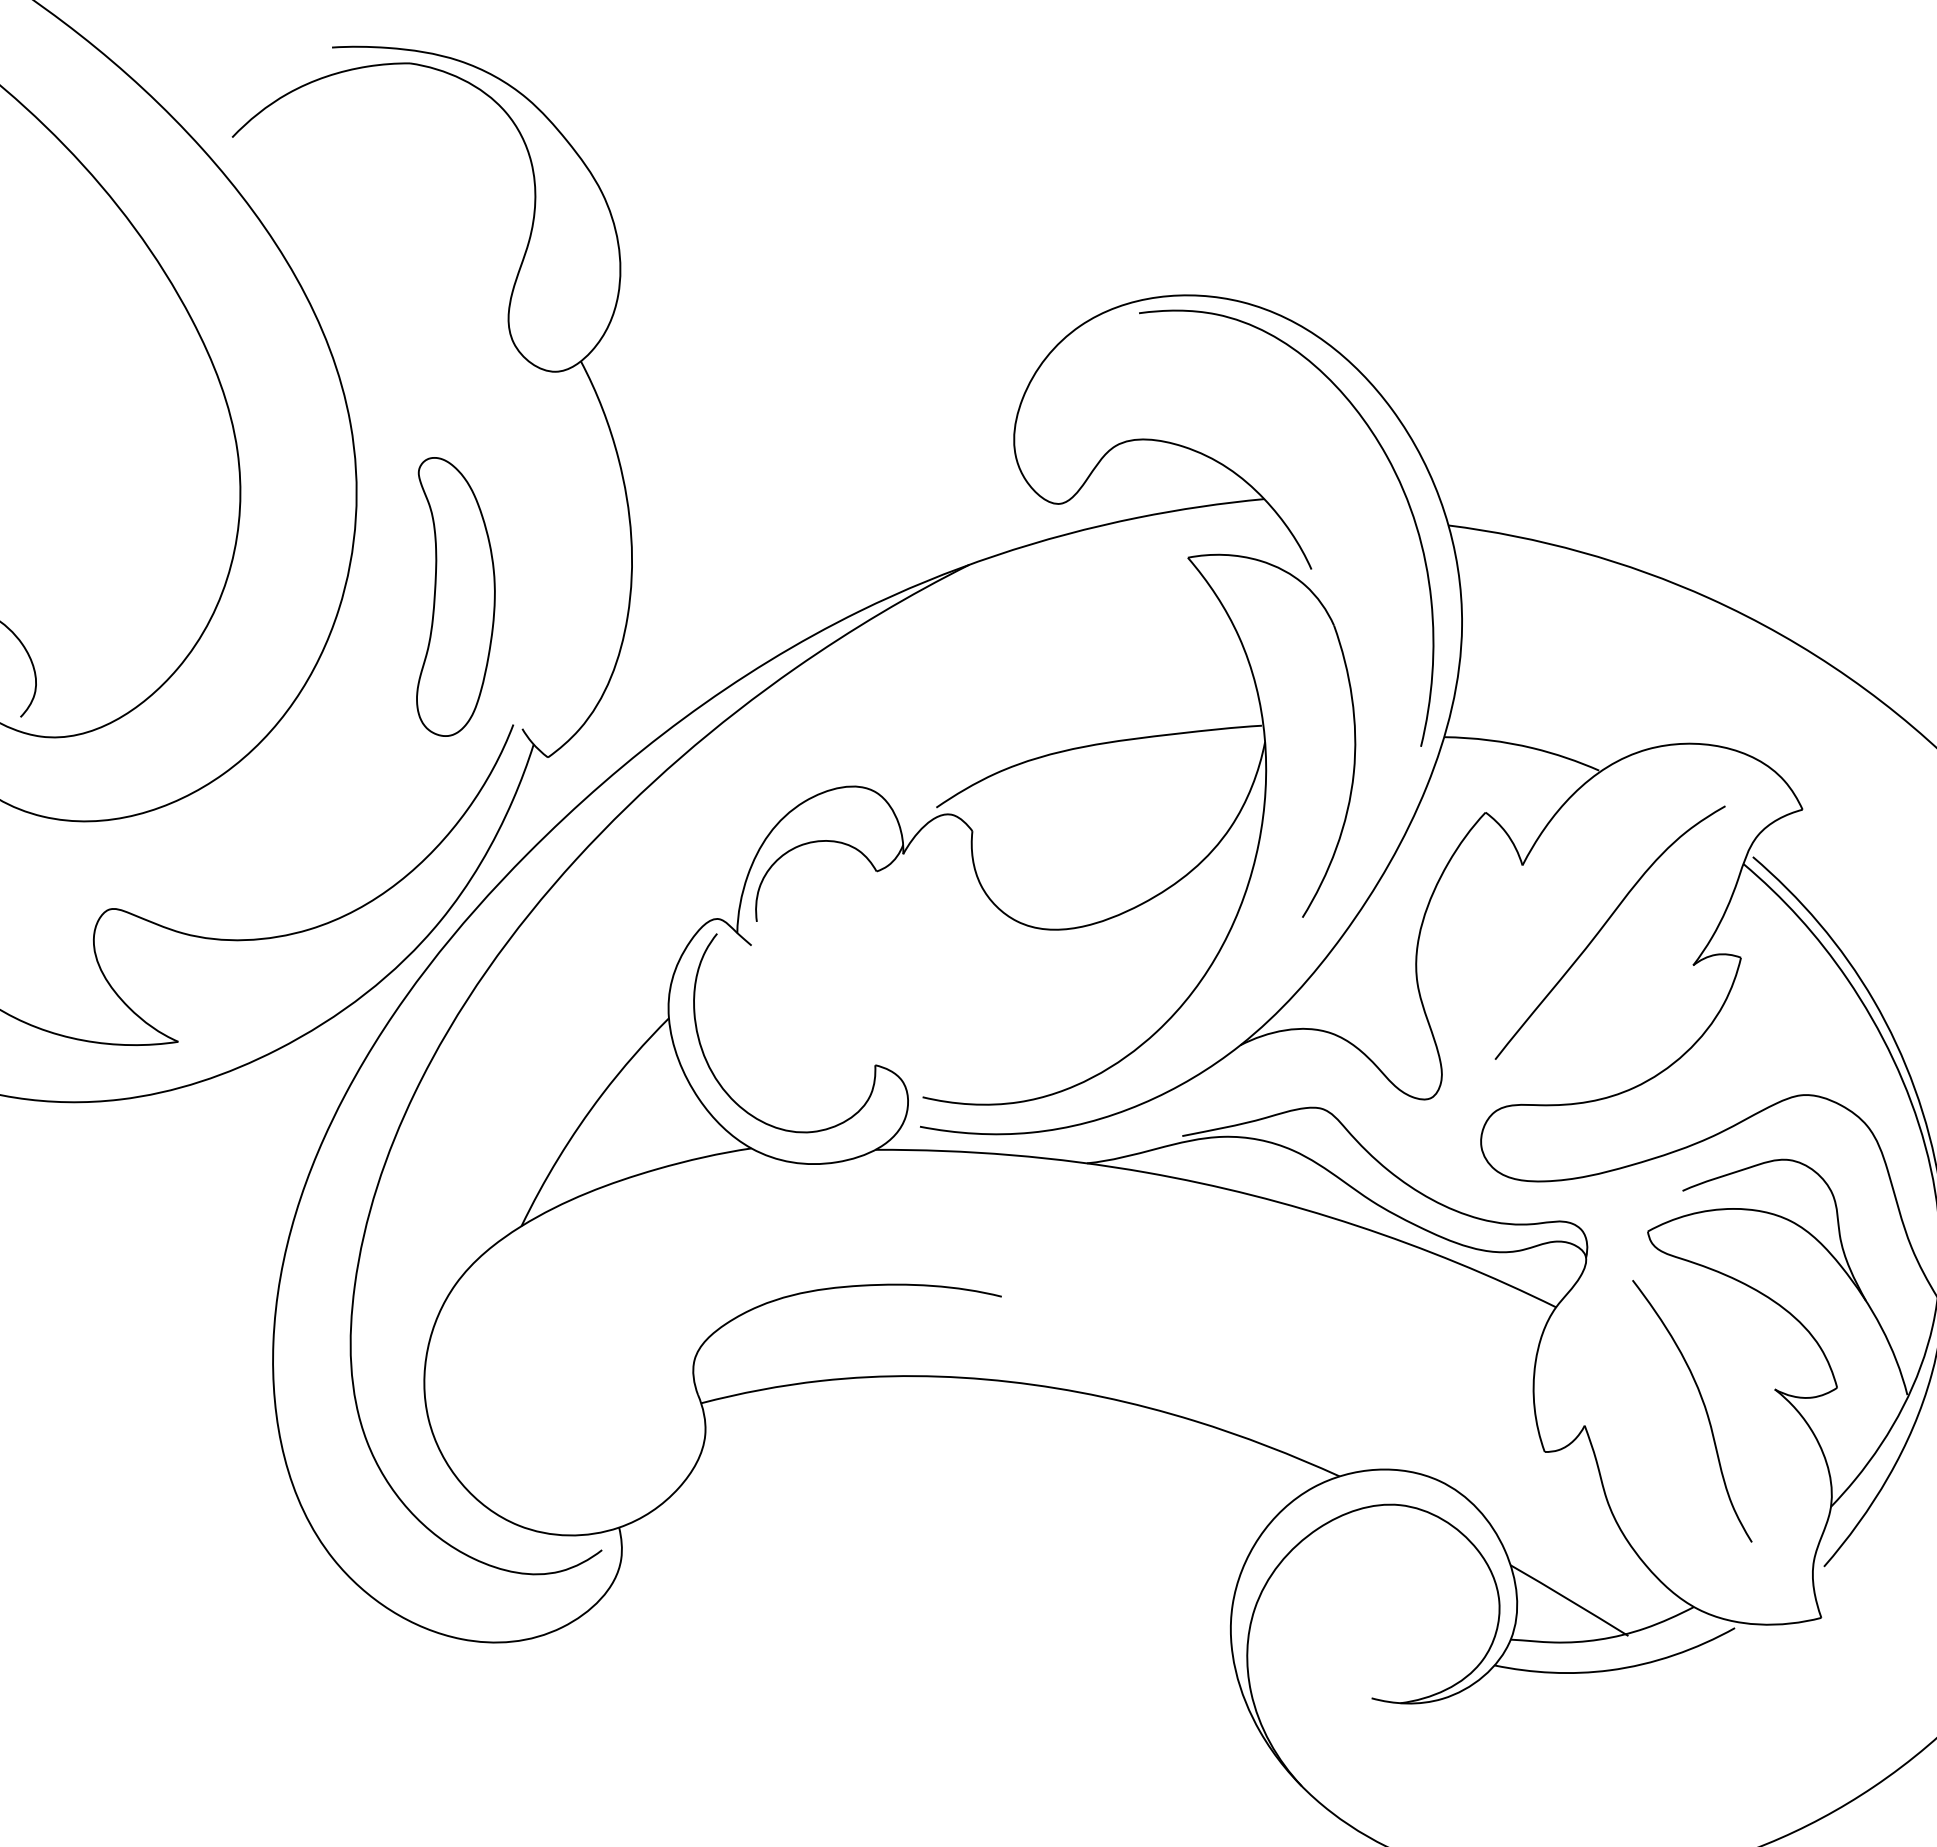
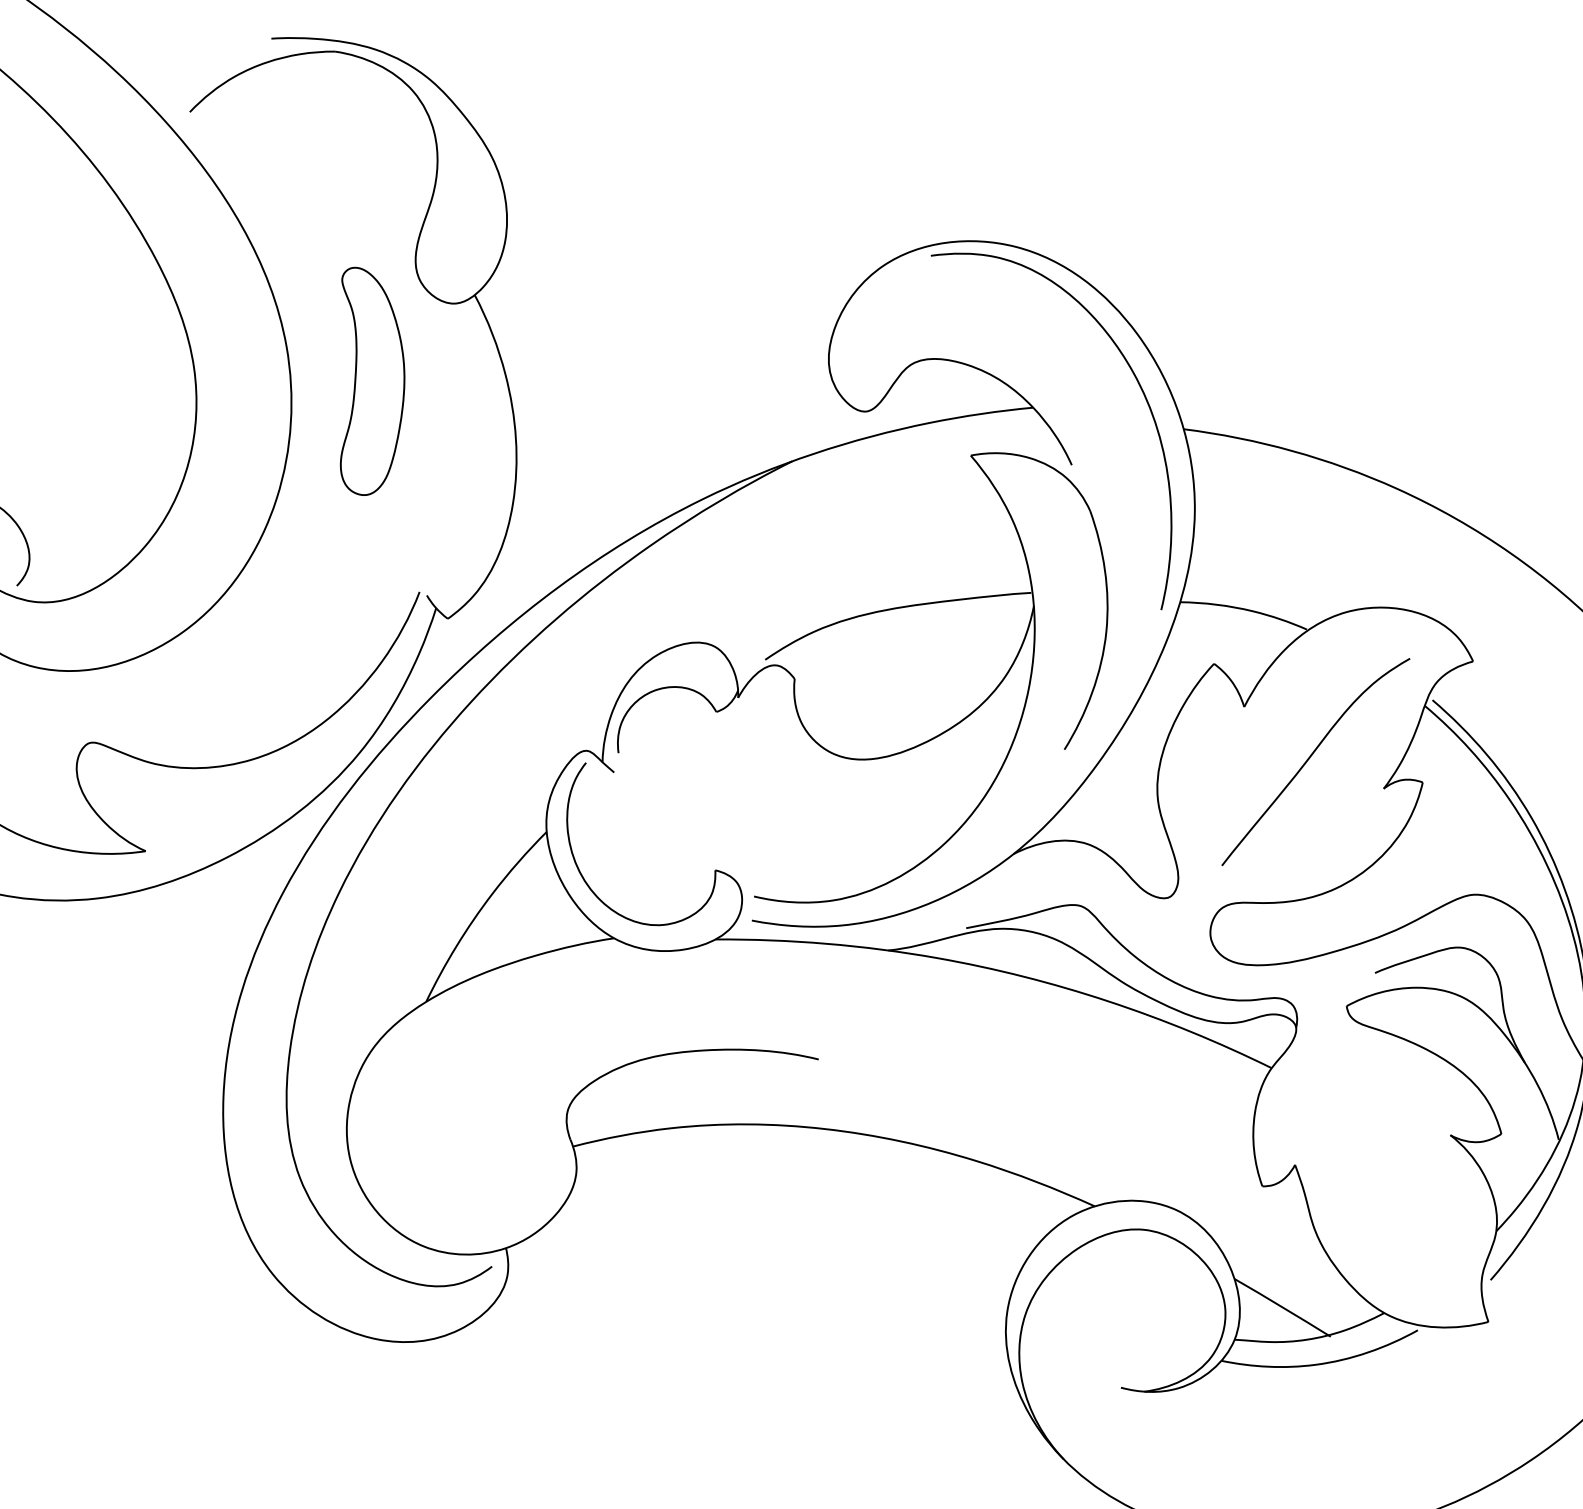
part: (455, 596) -> (372, 381), moved
curve: (1704, 1408) -> (1392, 1150), removed

